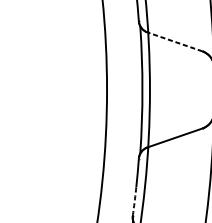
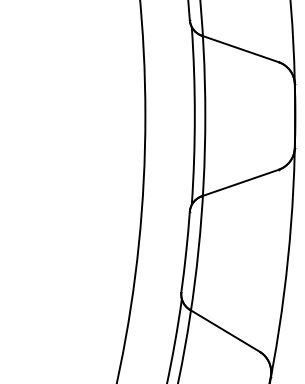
line: (175, 41) -> (240, 48), dashed -> solid
arc: (134, 202) -> (183, 272), dashed -> solid

